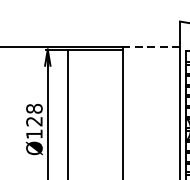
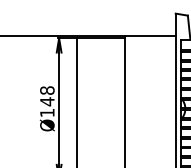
line: (151, 47) -> (150, 36), dashed -> solid
text: (34, 121) -> (47, 101), Ø128 -> Ø148

